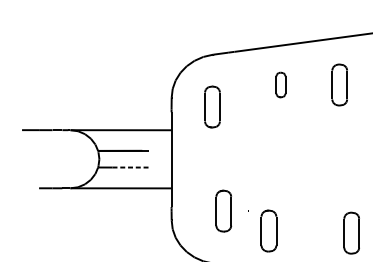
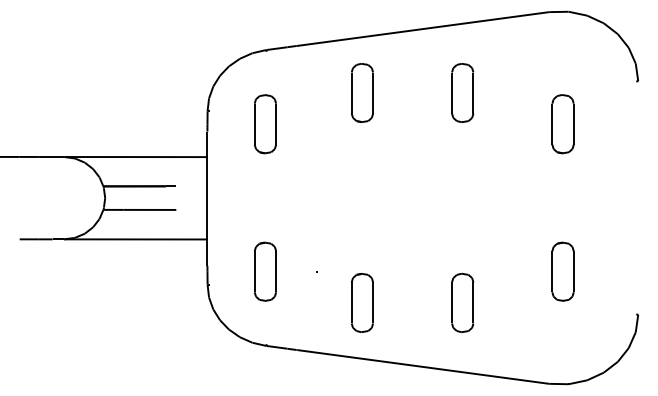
part: (280, 84) -> (362, 92), size x1.67
part: (339, 84) -> (462, 92), moved
line: (131, 167) -> (150, 209), dashed -> solid
part: (223, 210) -> (265, 271), moved
part: (268, 230) -> (362, 302), moved

